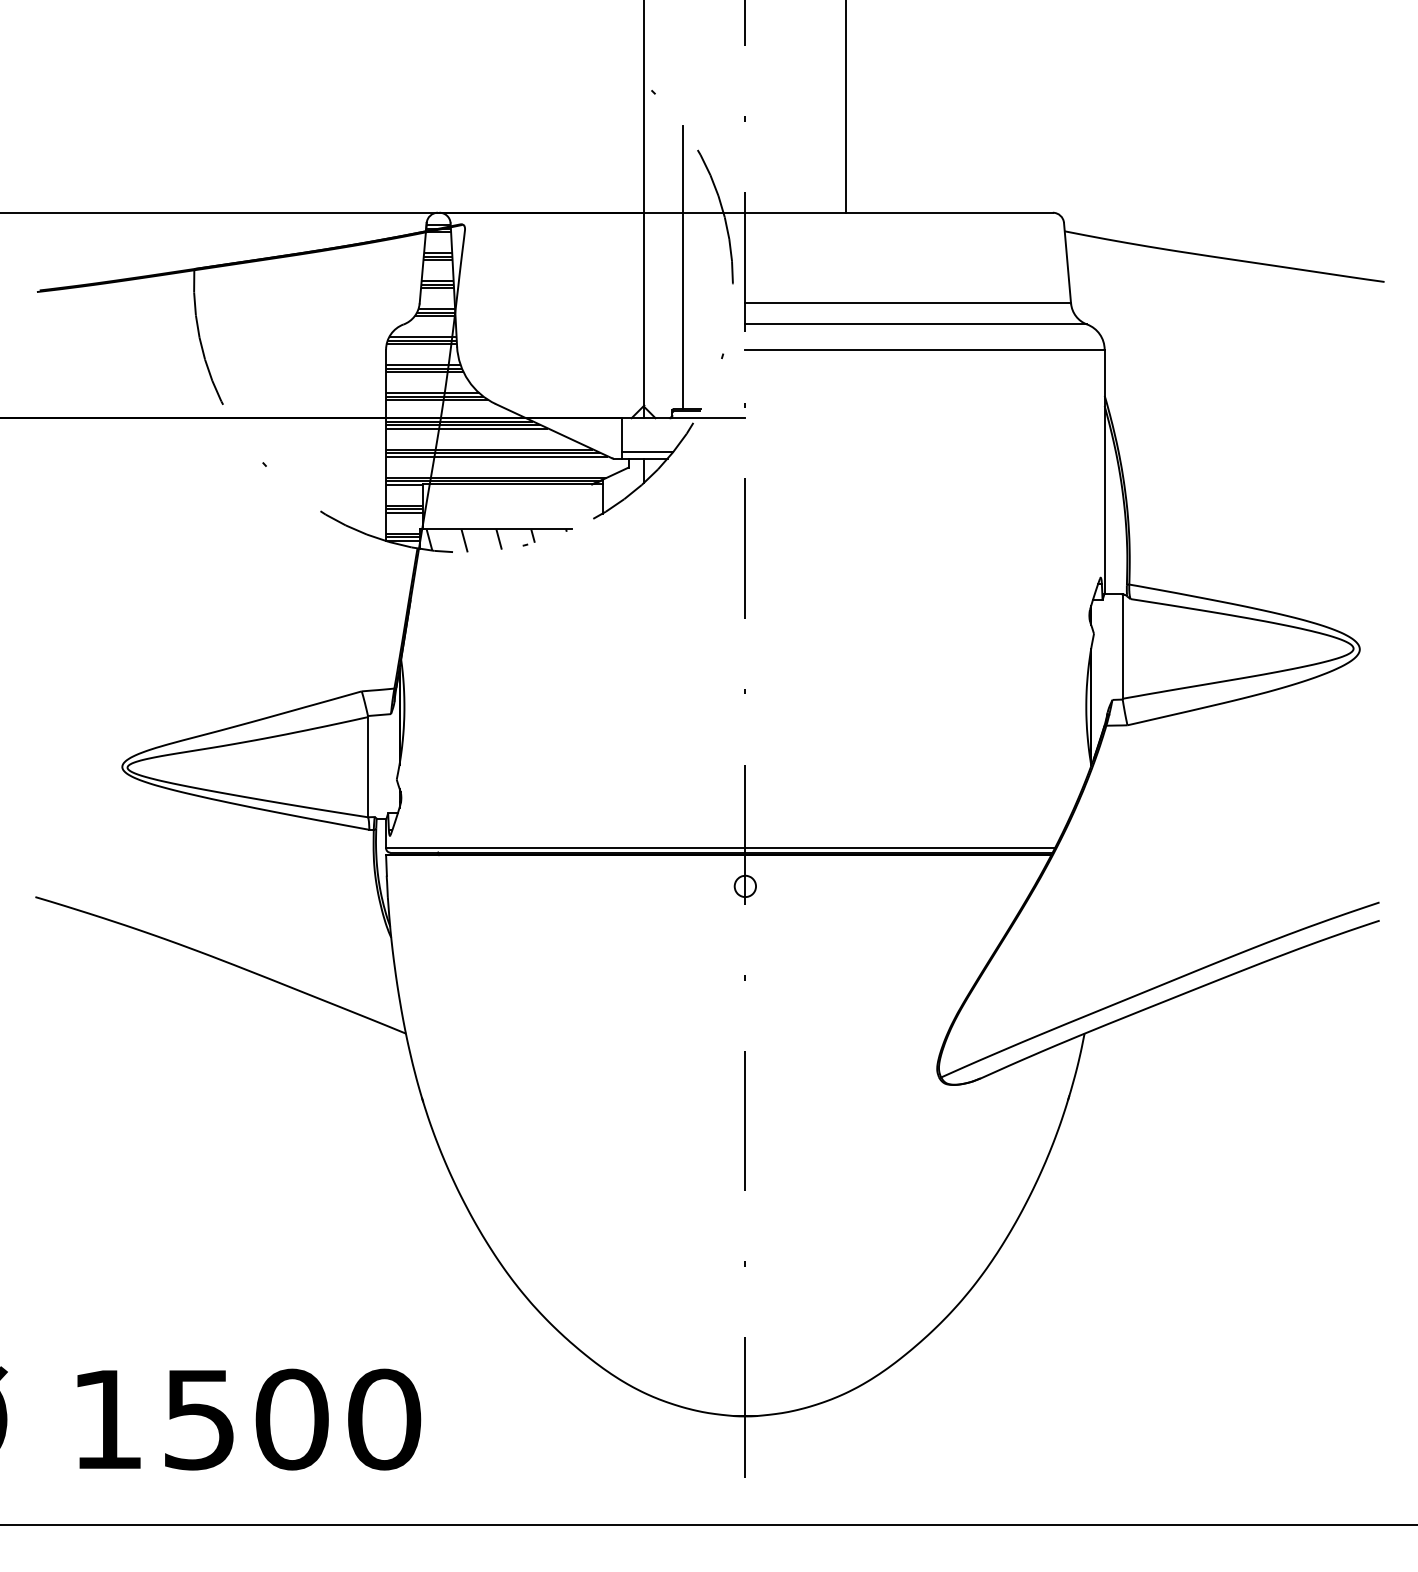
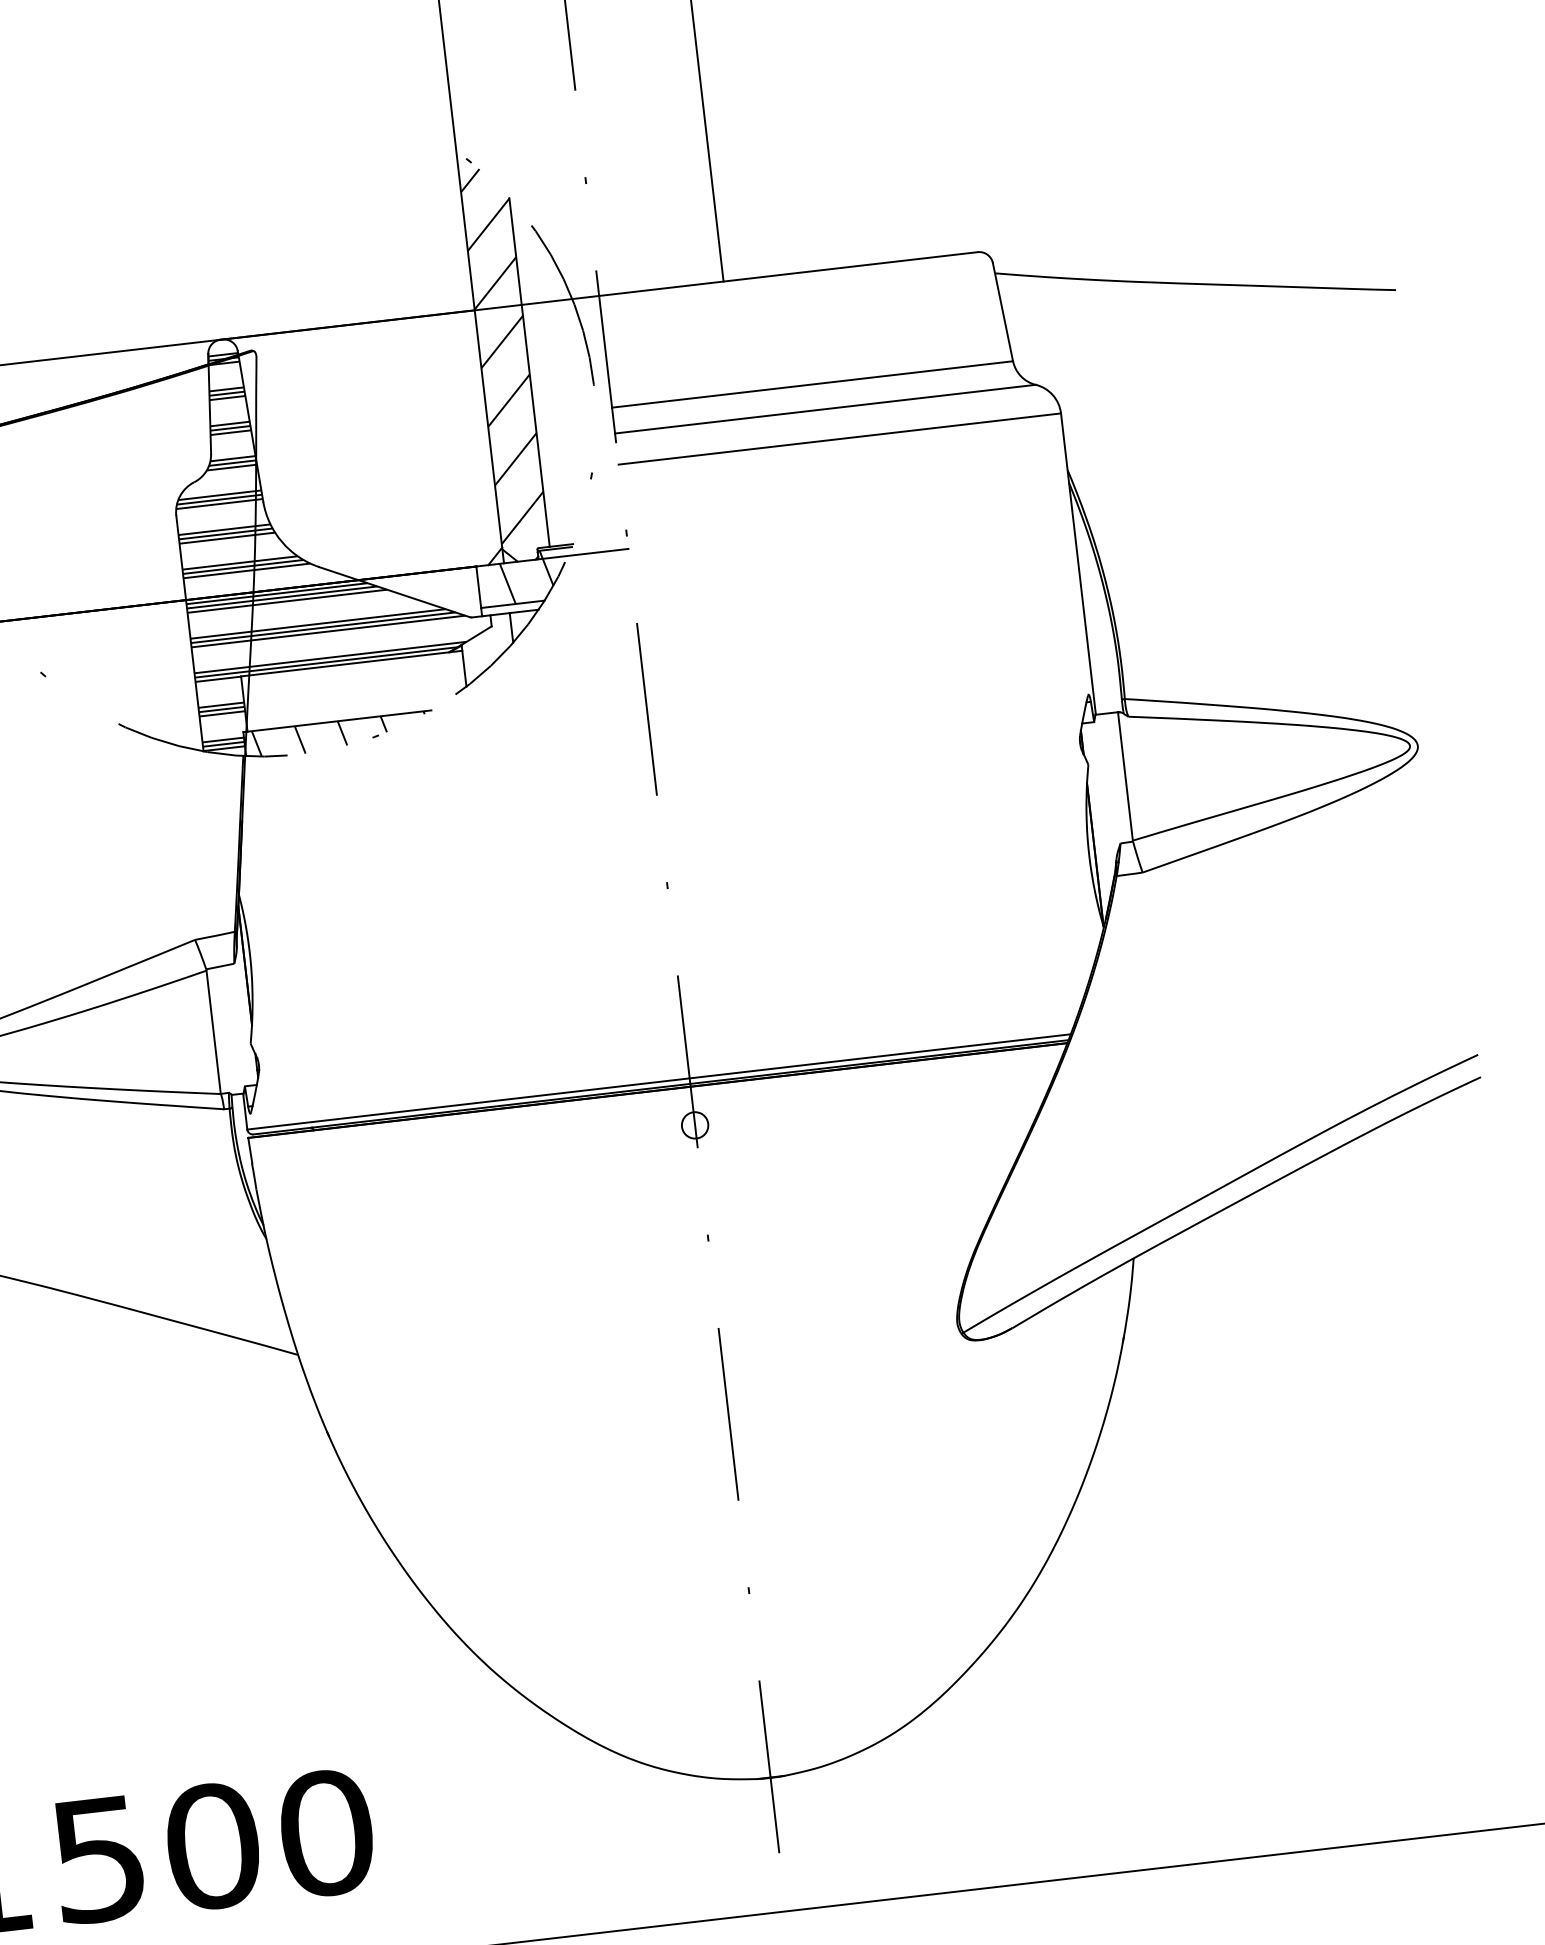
hatch: (663, 250) -> (503, 354), added
hatch: (660, 431) -> (525, 577), added

